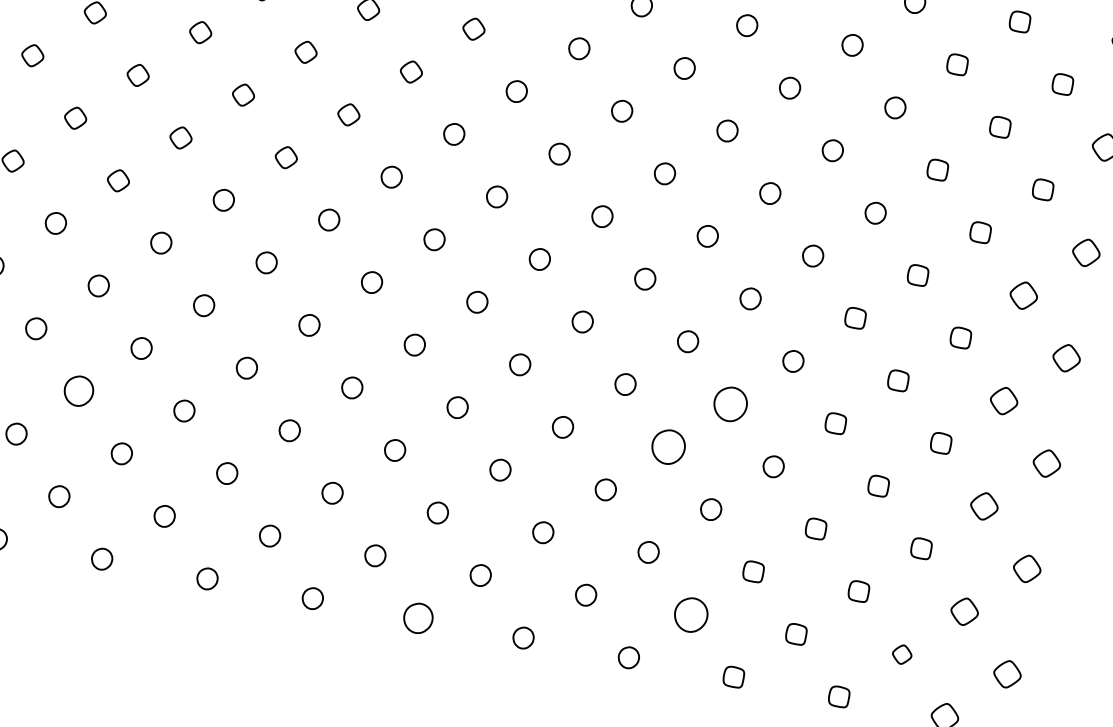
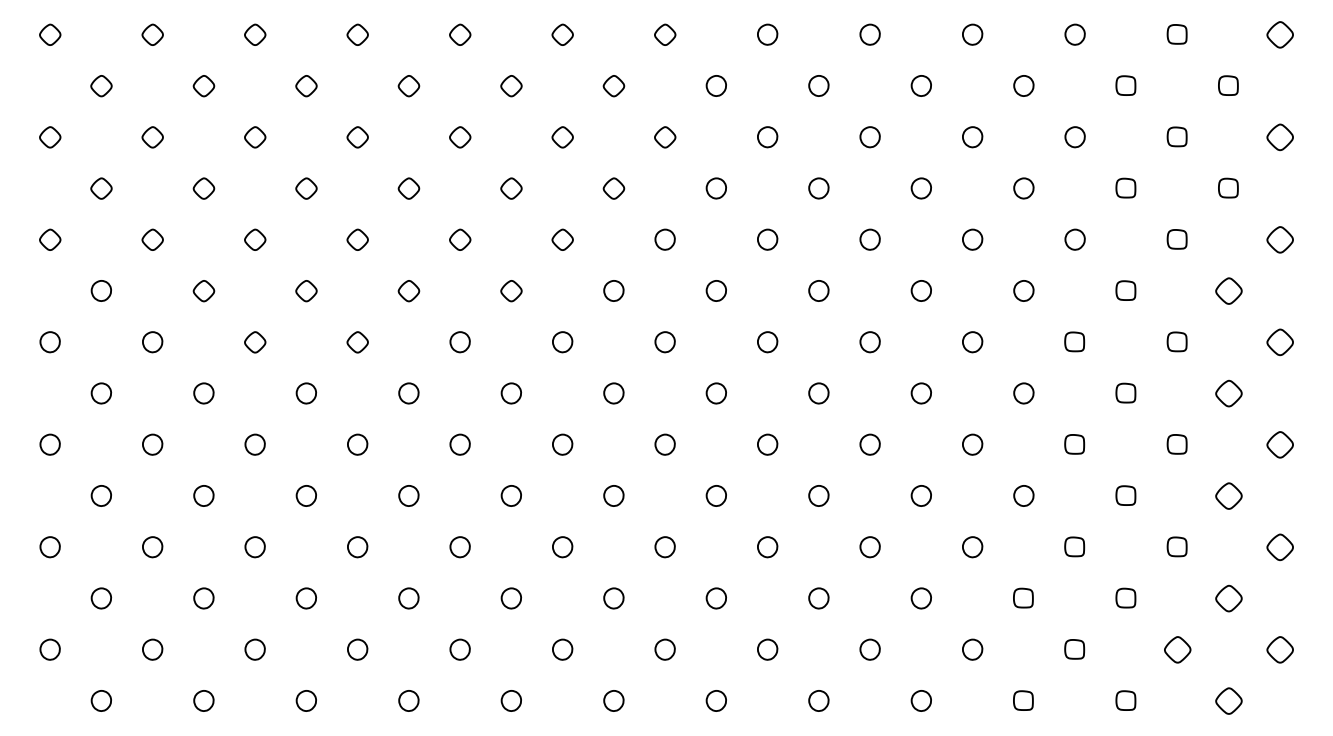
part: (78, 391) -> (357, 547), size x0.71
part: (730, 404) -> (972, 444), size x0.62
part: (667, 446) -> (920, 495), size x0.62
part: (691, 614) -> (972, 649), size x0.62
part: (417, 617) -> (715, 700), size x0.71
part: (902, 654) -> (1177, 649), size x1.43

